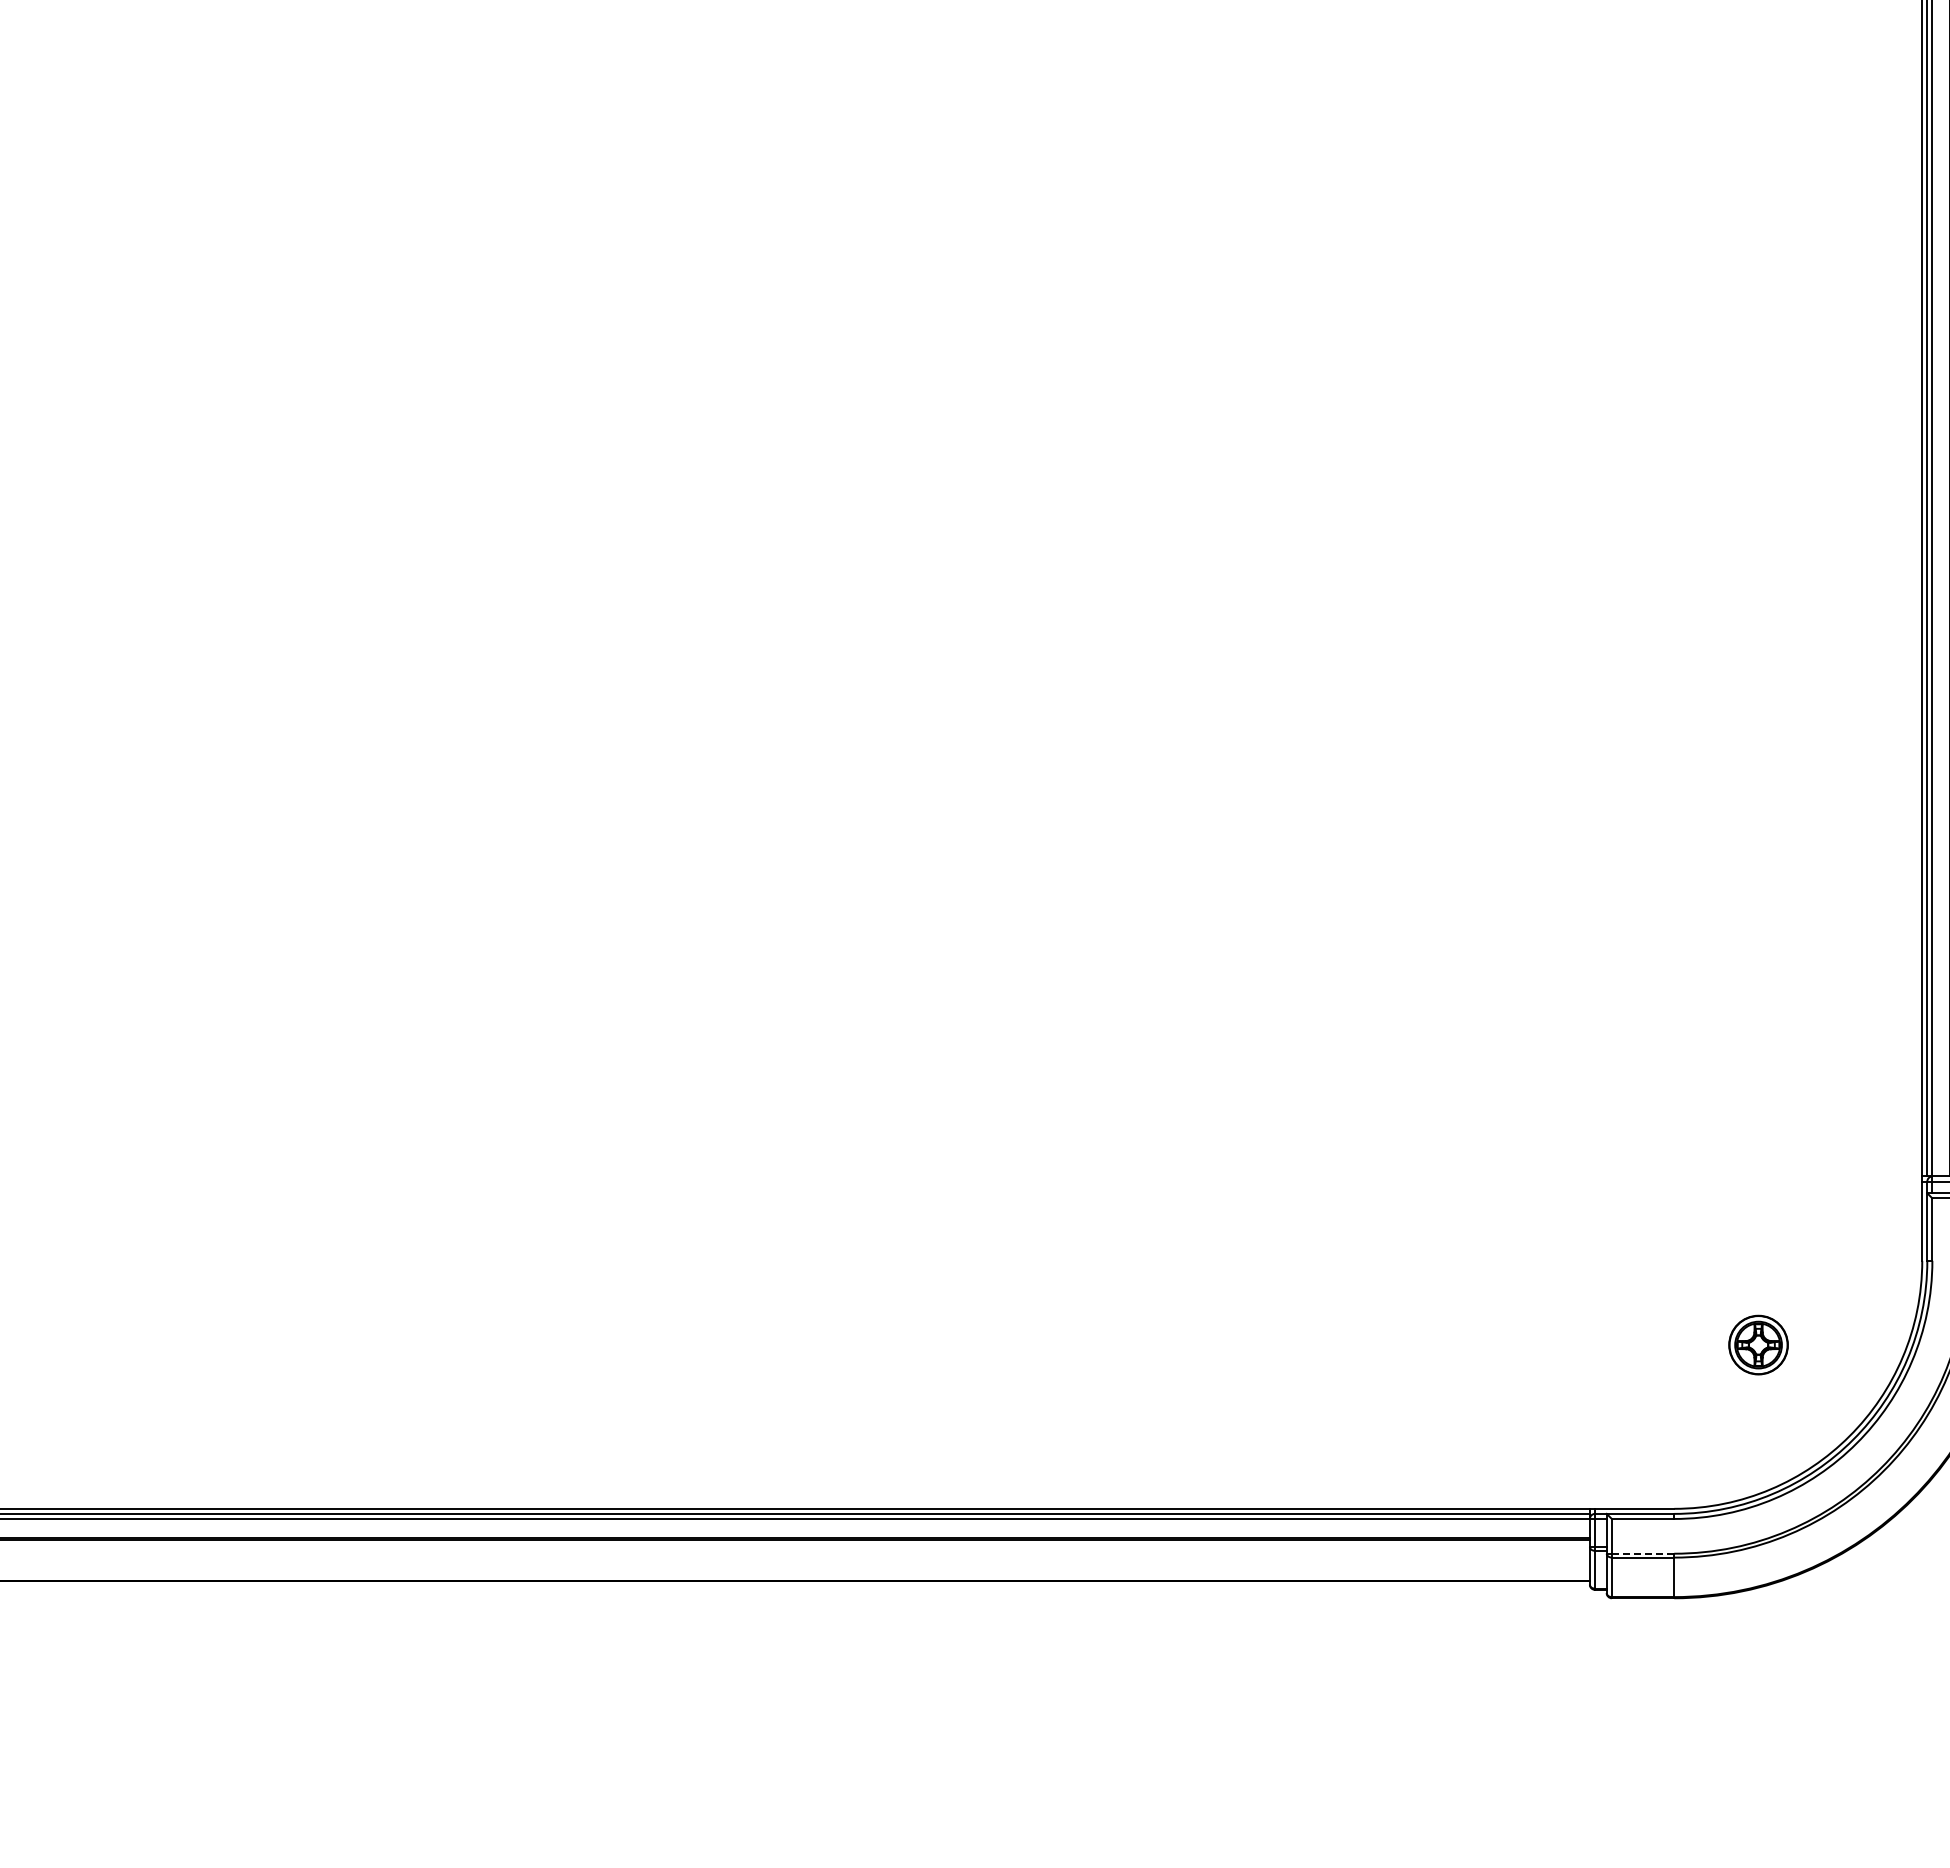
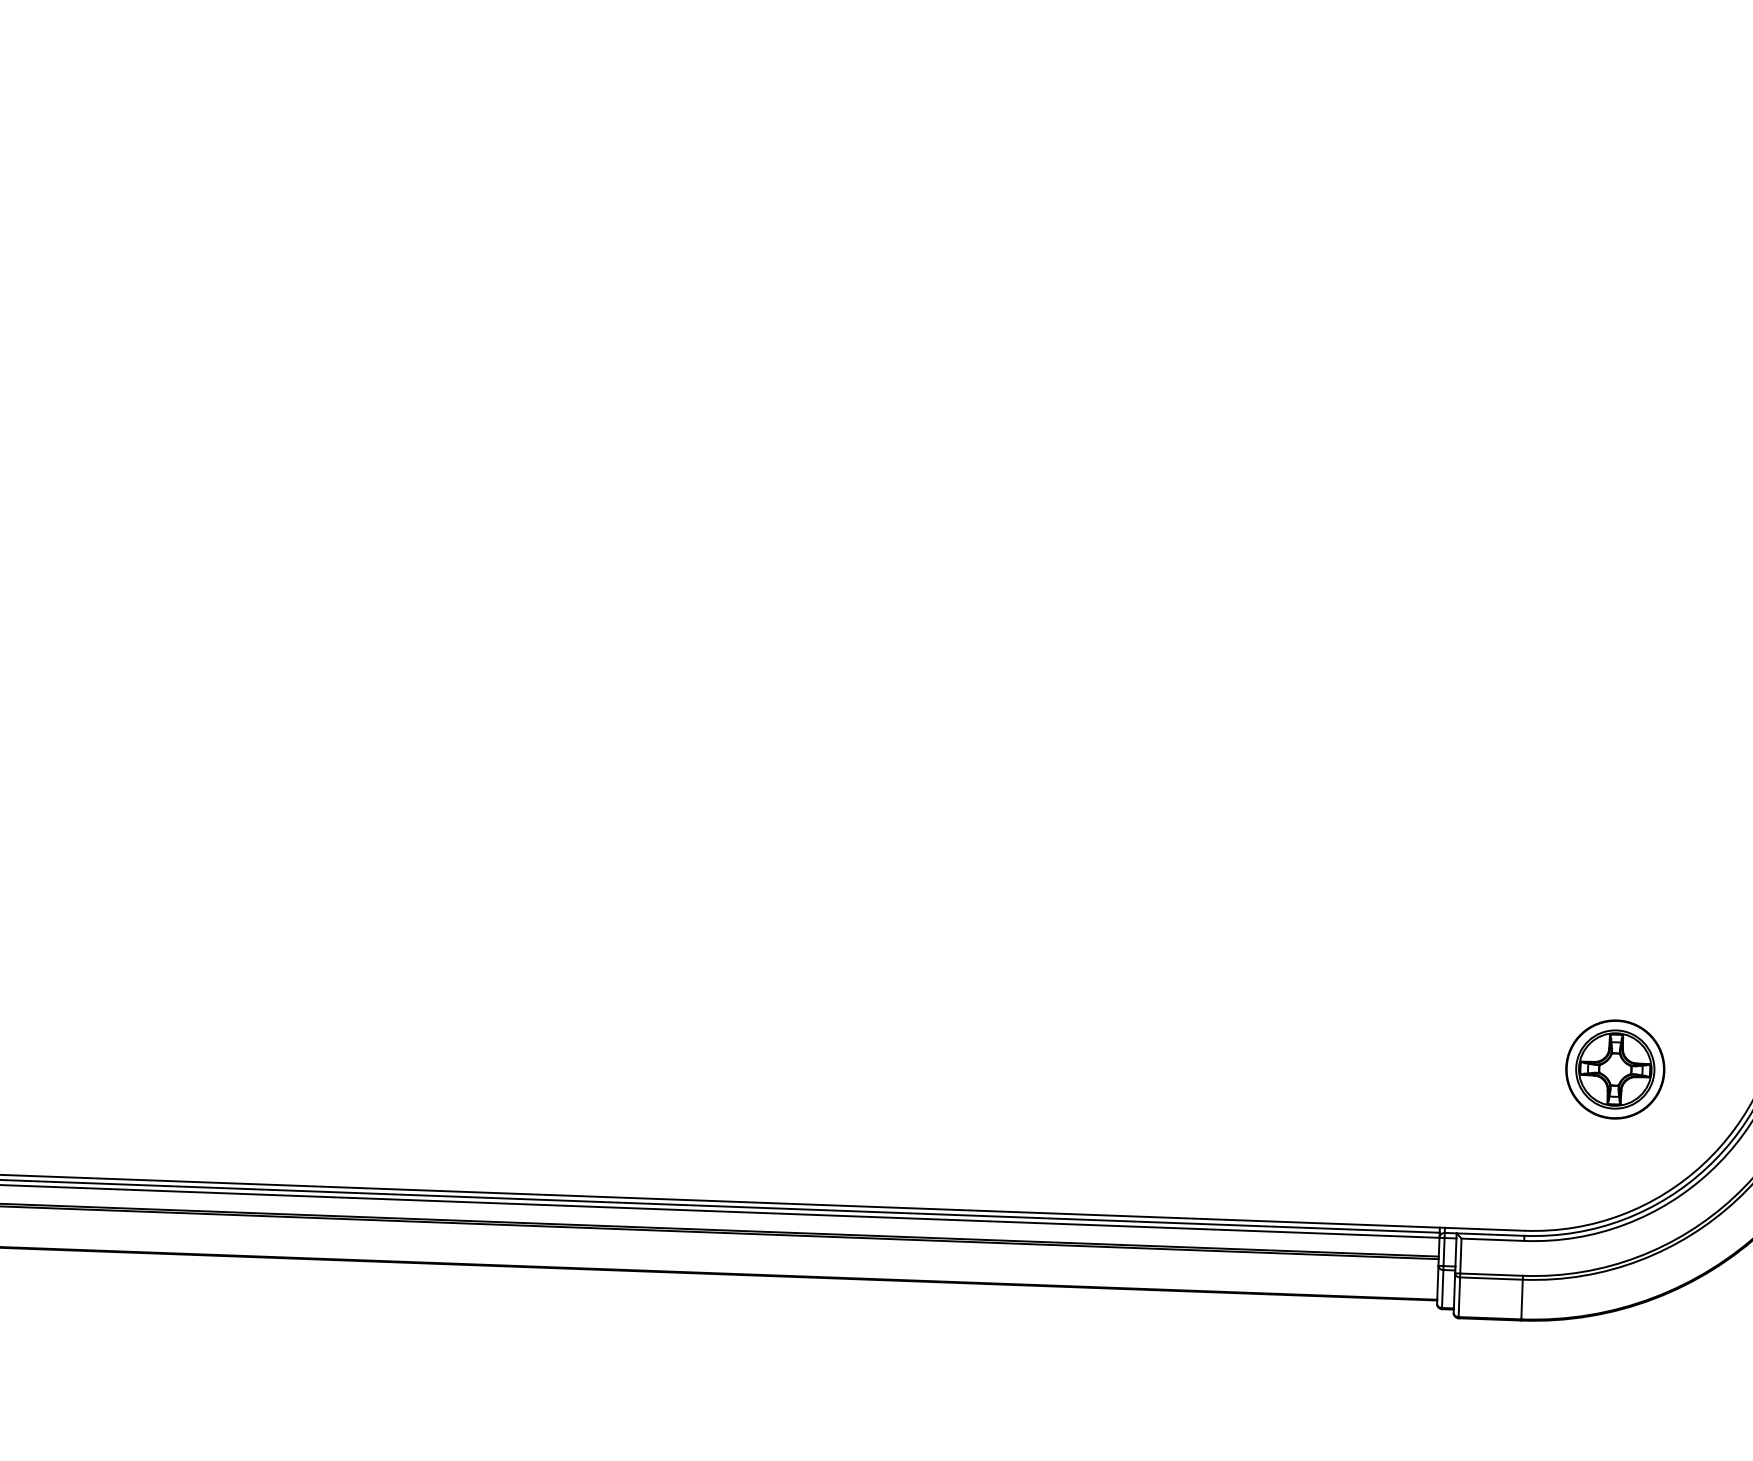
part: (1758, 1344) -> (1615, 1068), size x1.67
line: (1642, 1553) -> (1491, 1274), dashed -> solid

